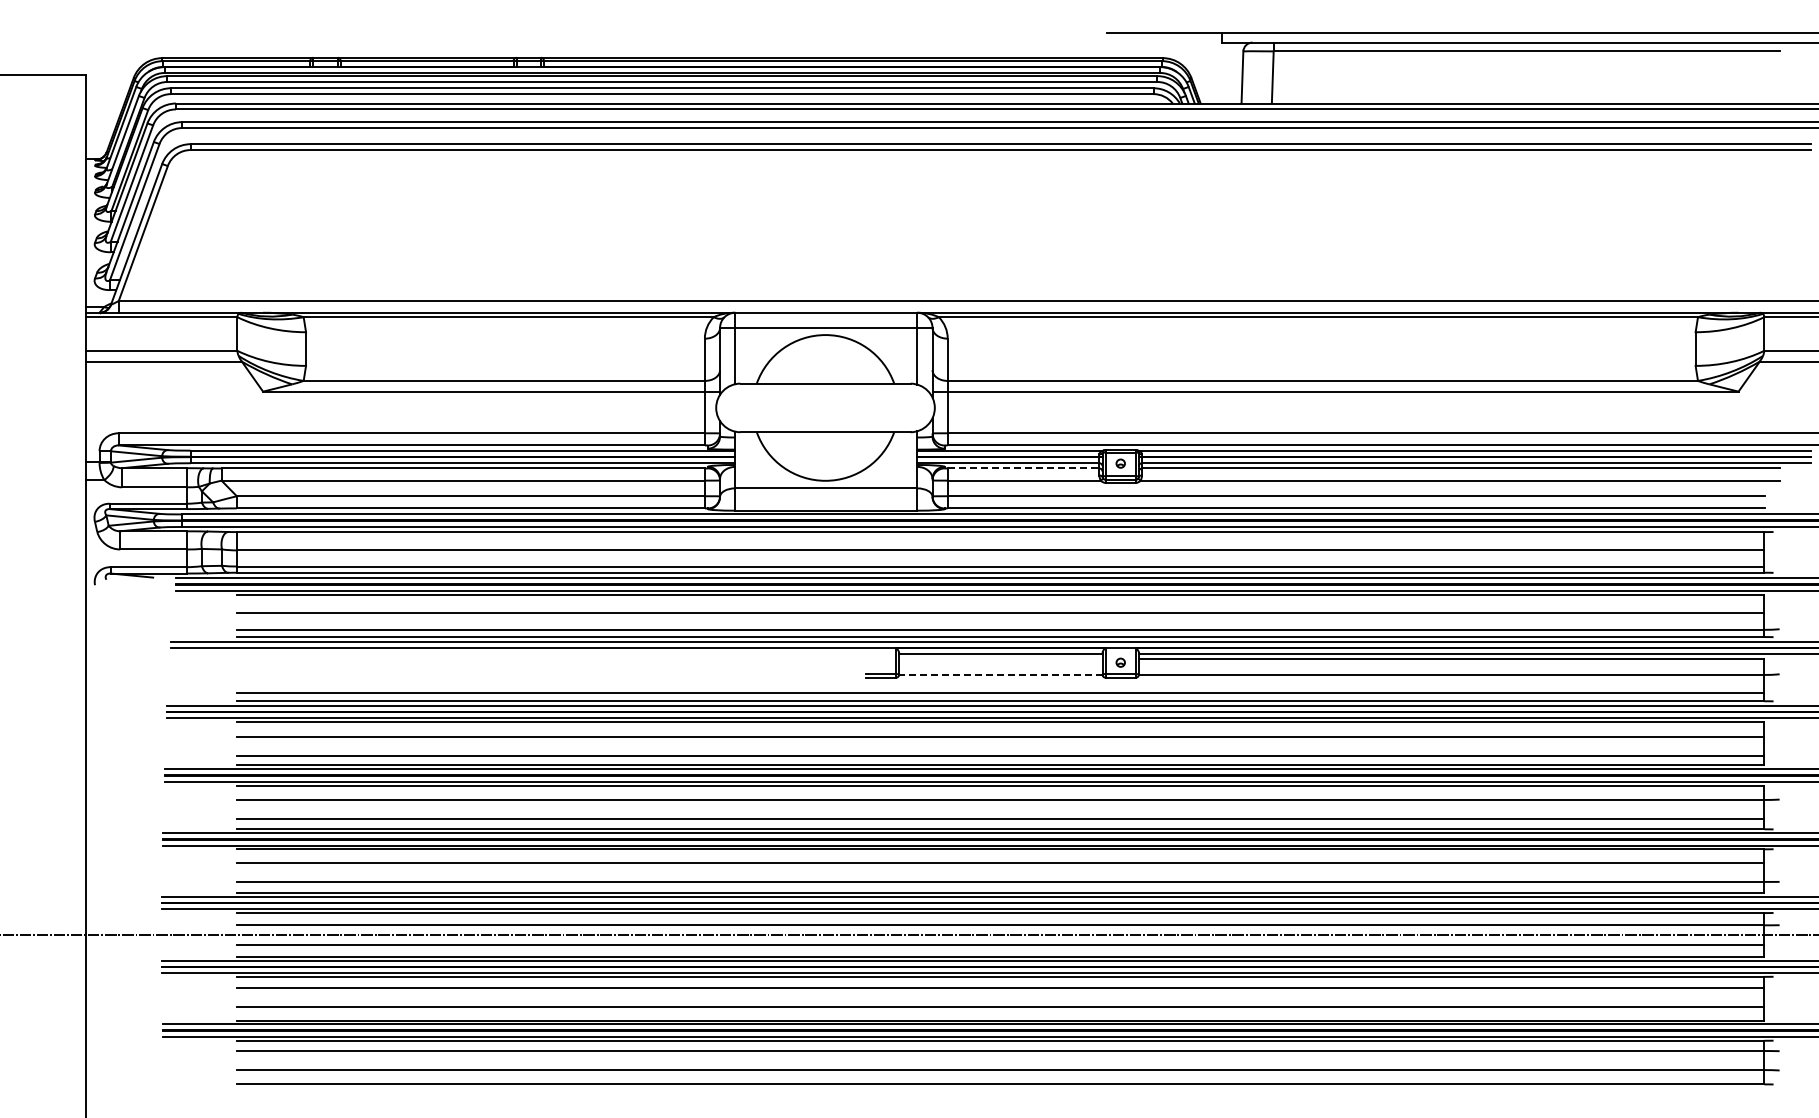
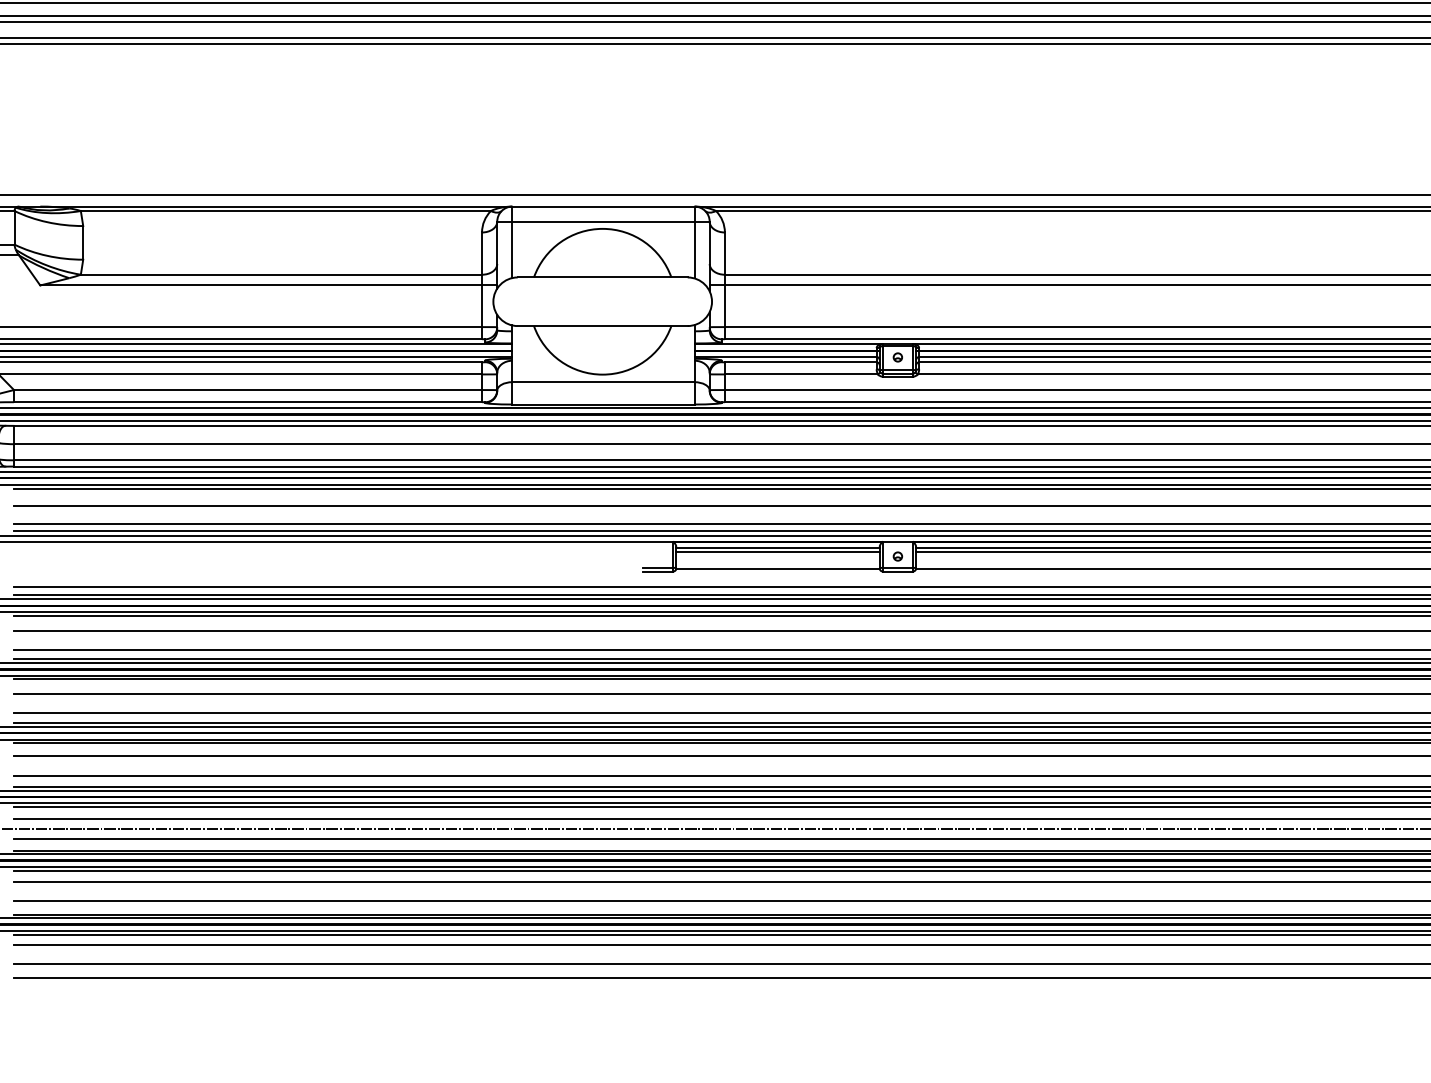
line: (1023, 468) -> (800, 362), dashed -> solid
line: (1000, 658) -> (777, 552), added
line: (1000, 674) -> (777, 568), dashed -> solid

